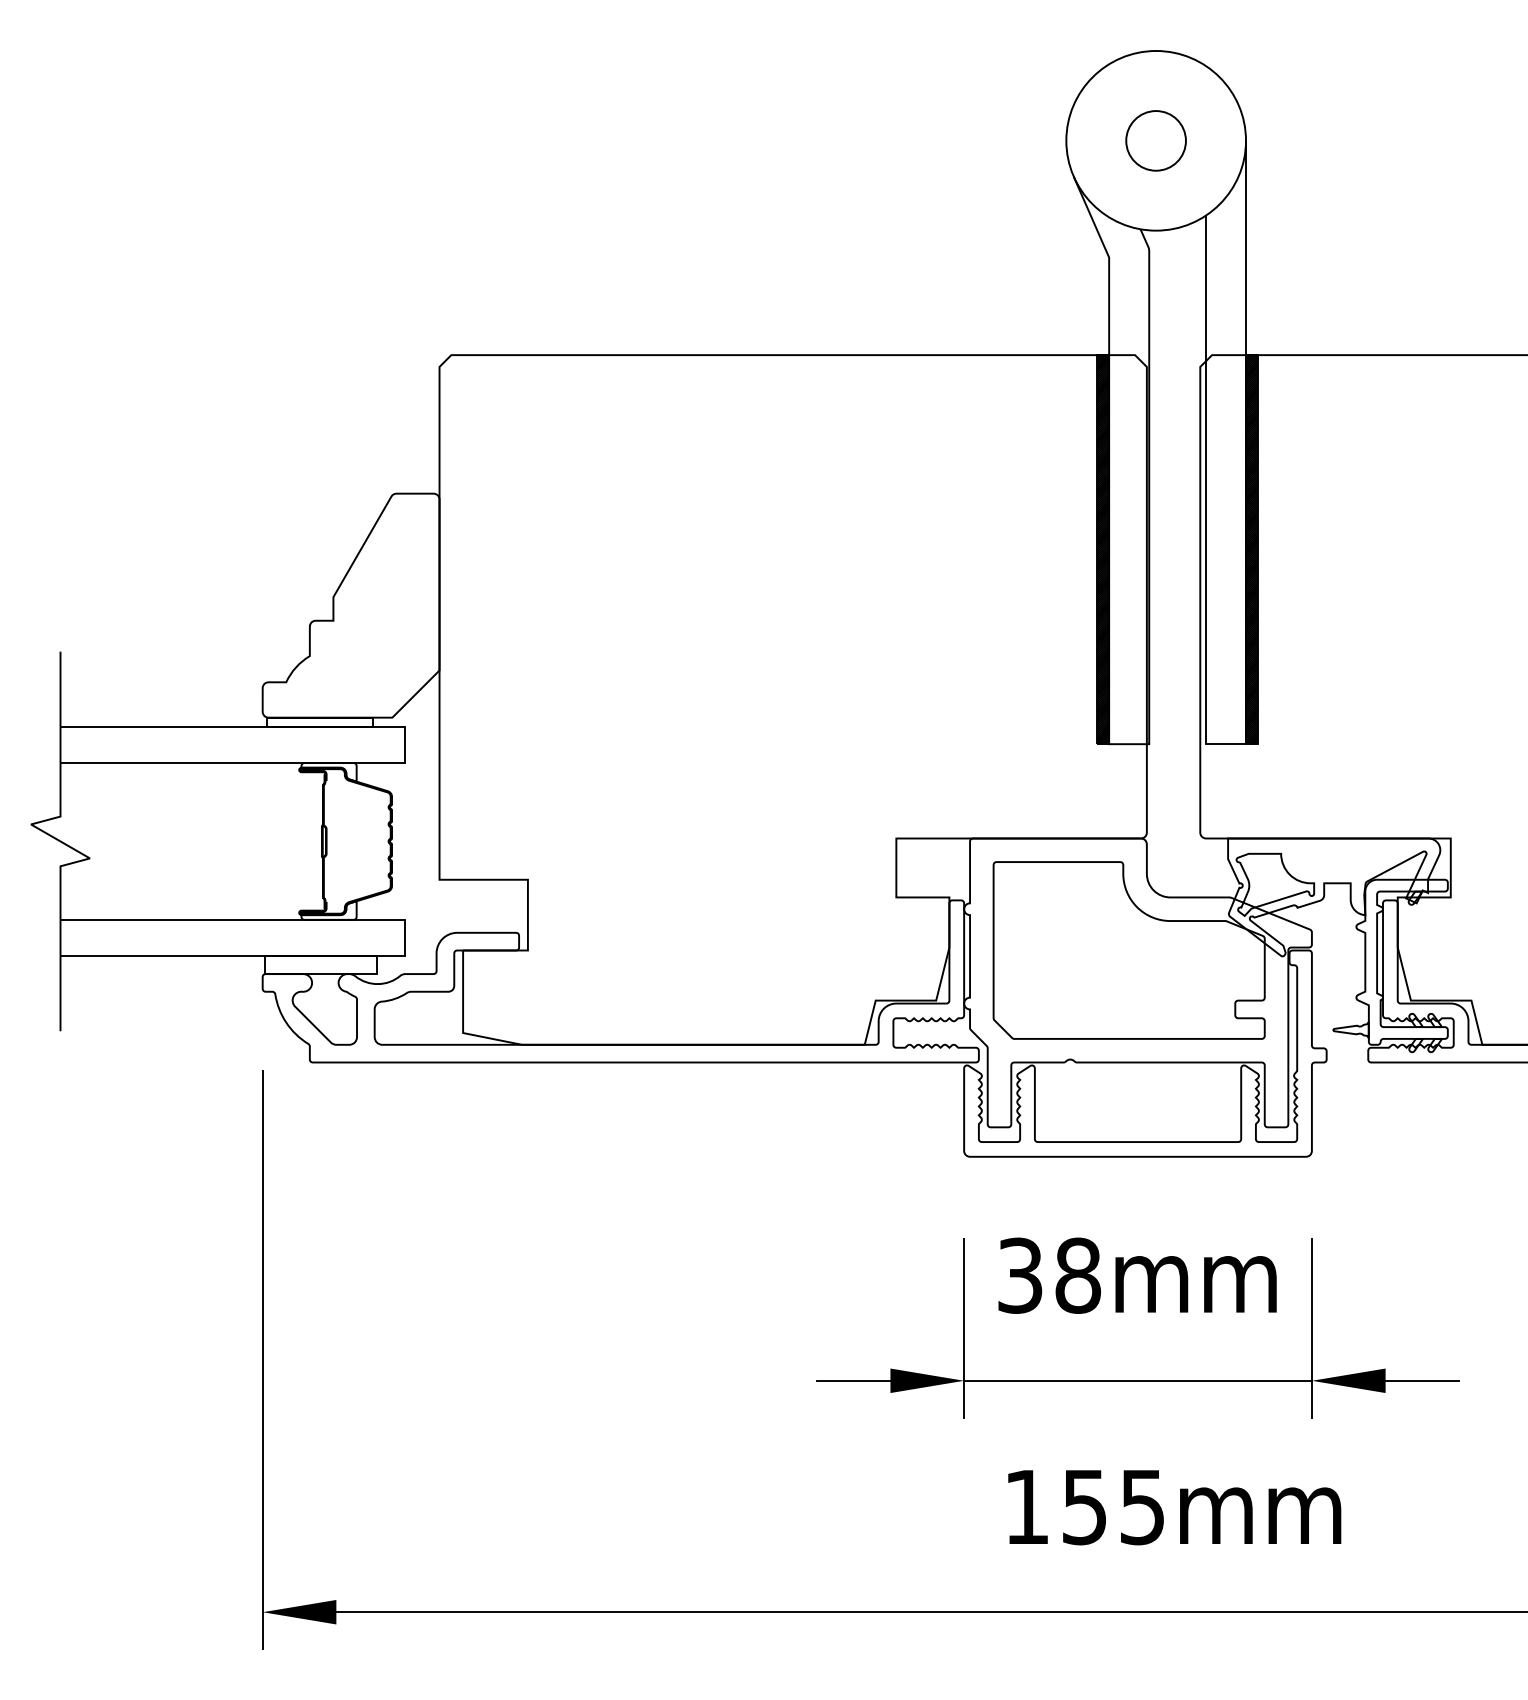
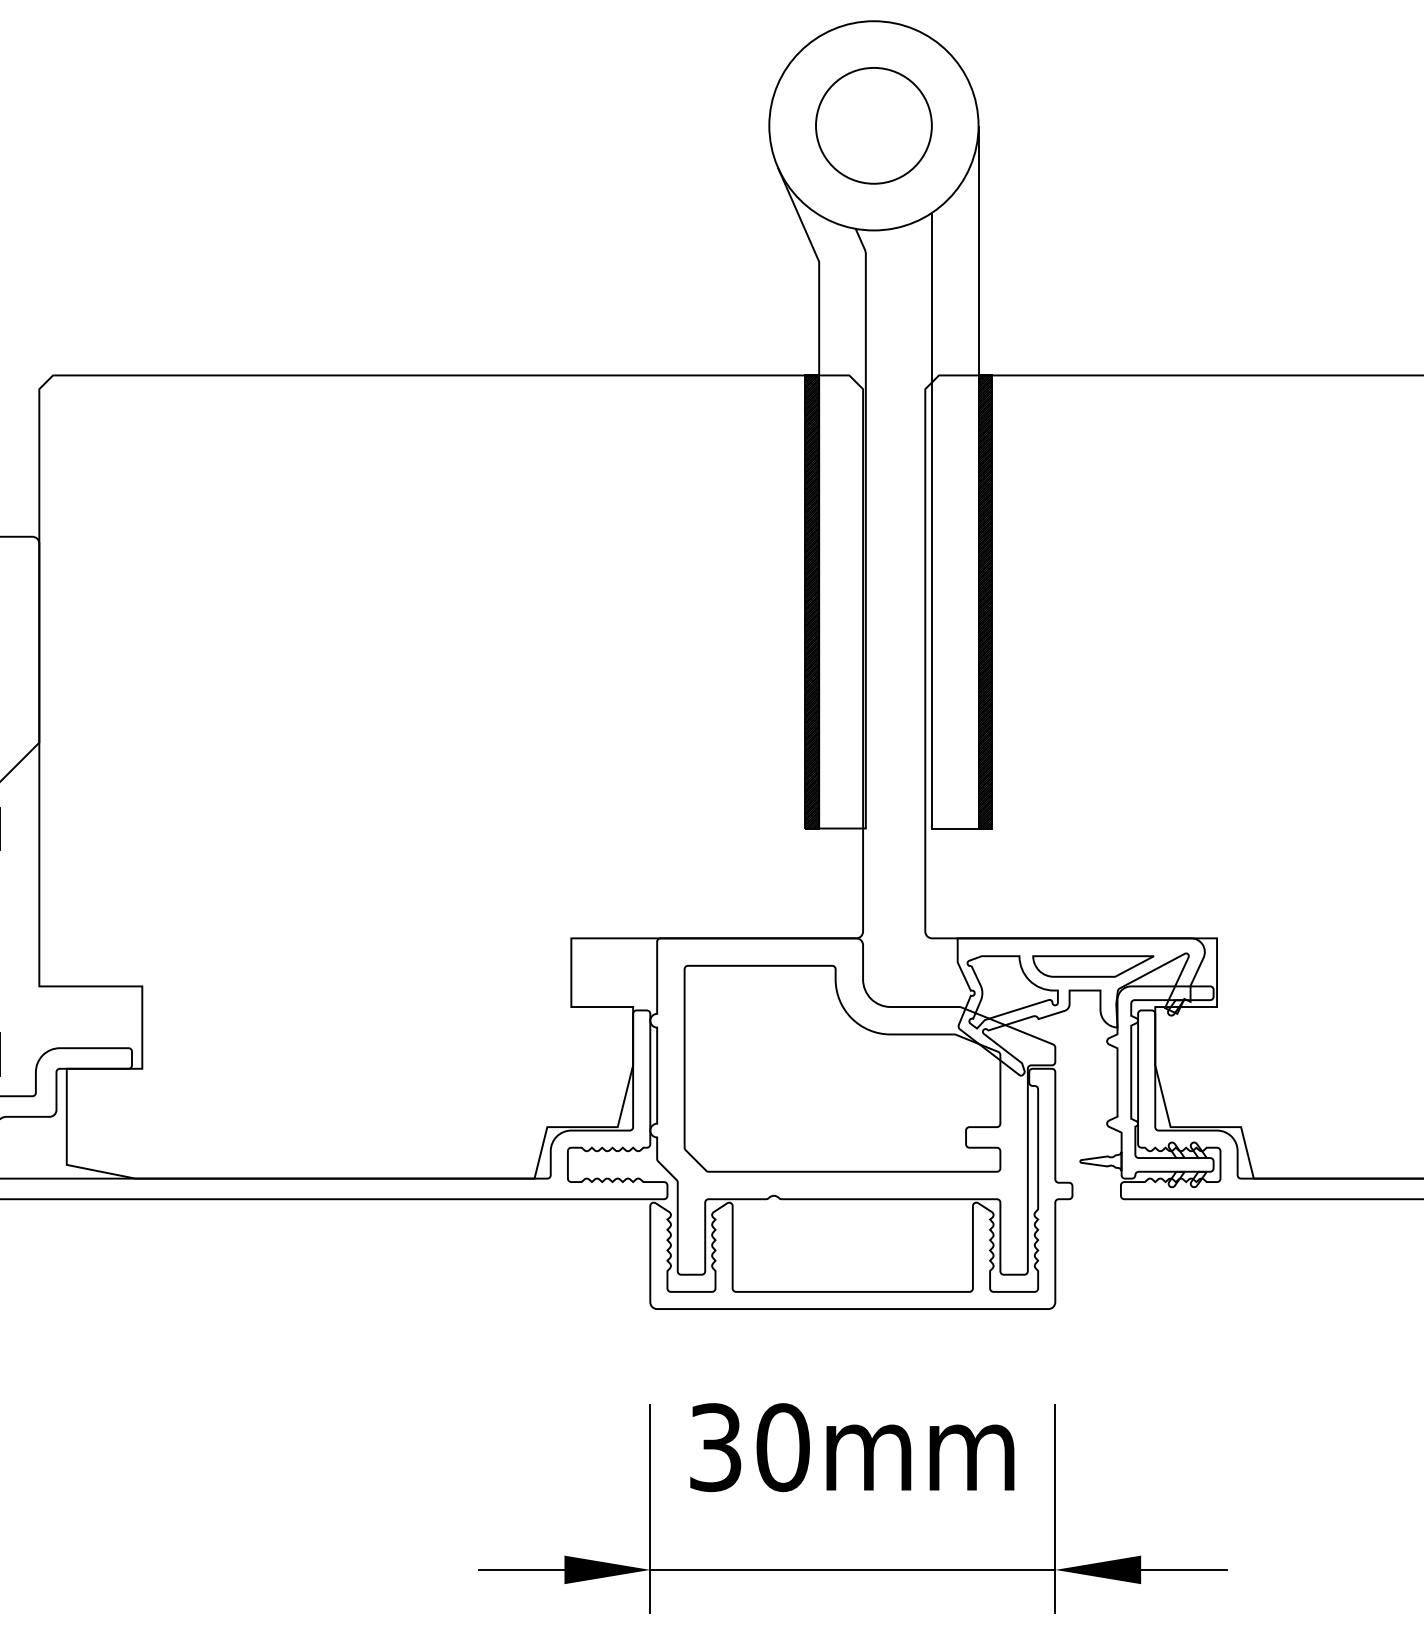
circle: (1155, 140) -> (873, 125), size x1.67
part: (1344, 862) -> (1093, 966), added
text: (1078, 1275) -> (783, 1447), 38mm -> 30mm

